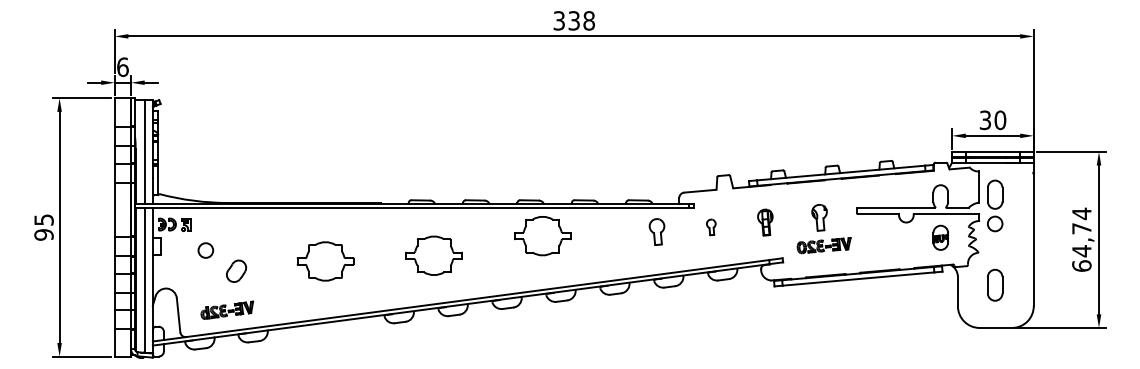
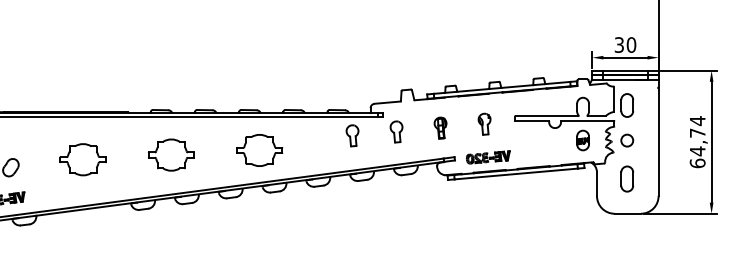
circle: (995, 223) -> (627, 140), moved
part: (711, 227) -> (396, 132), size x1.67
part: (542, 236) -> (259, 150), moved
part: (823, 245) -> (487, 157), moved

